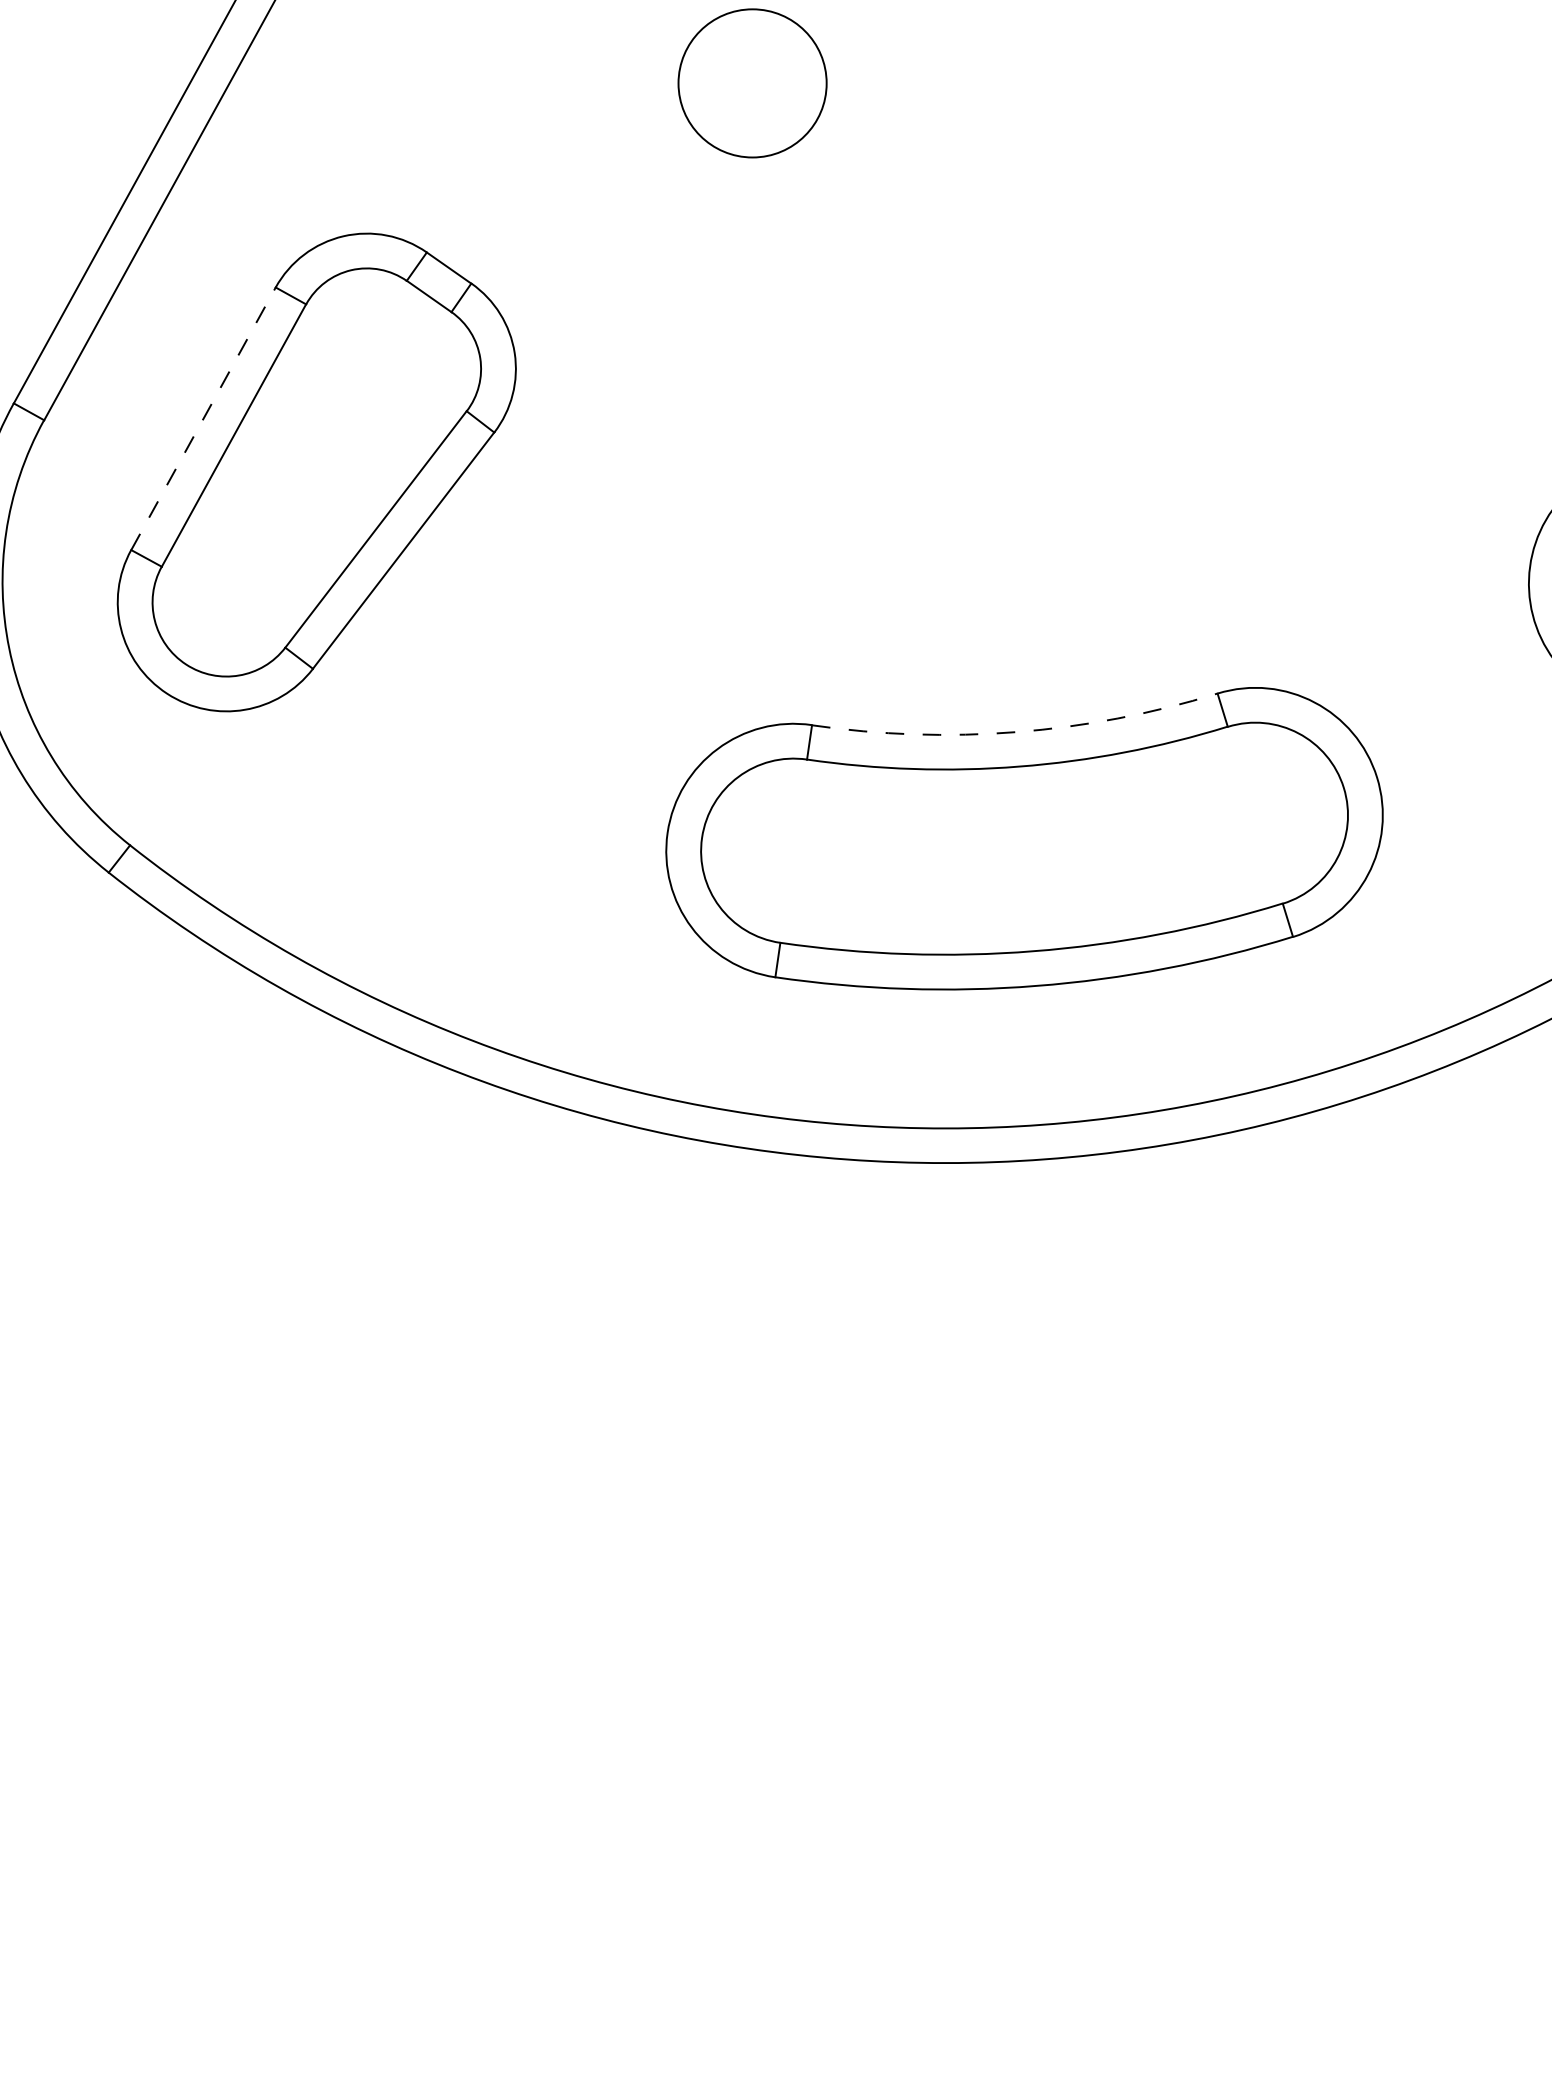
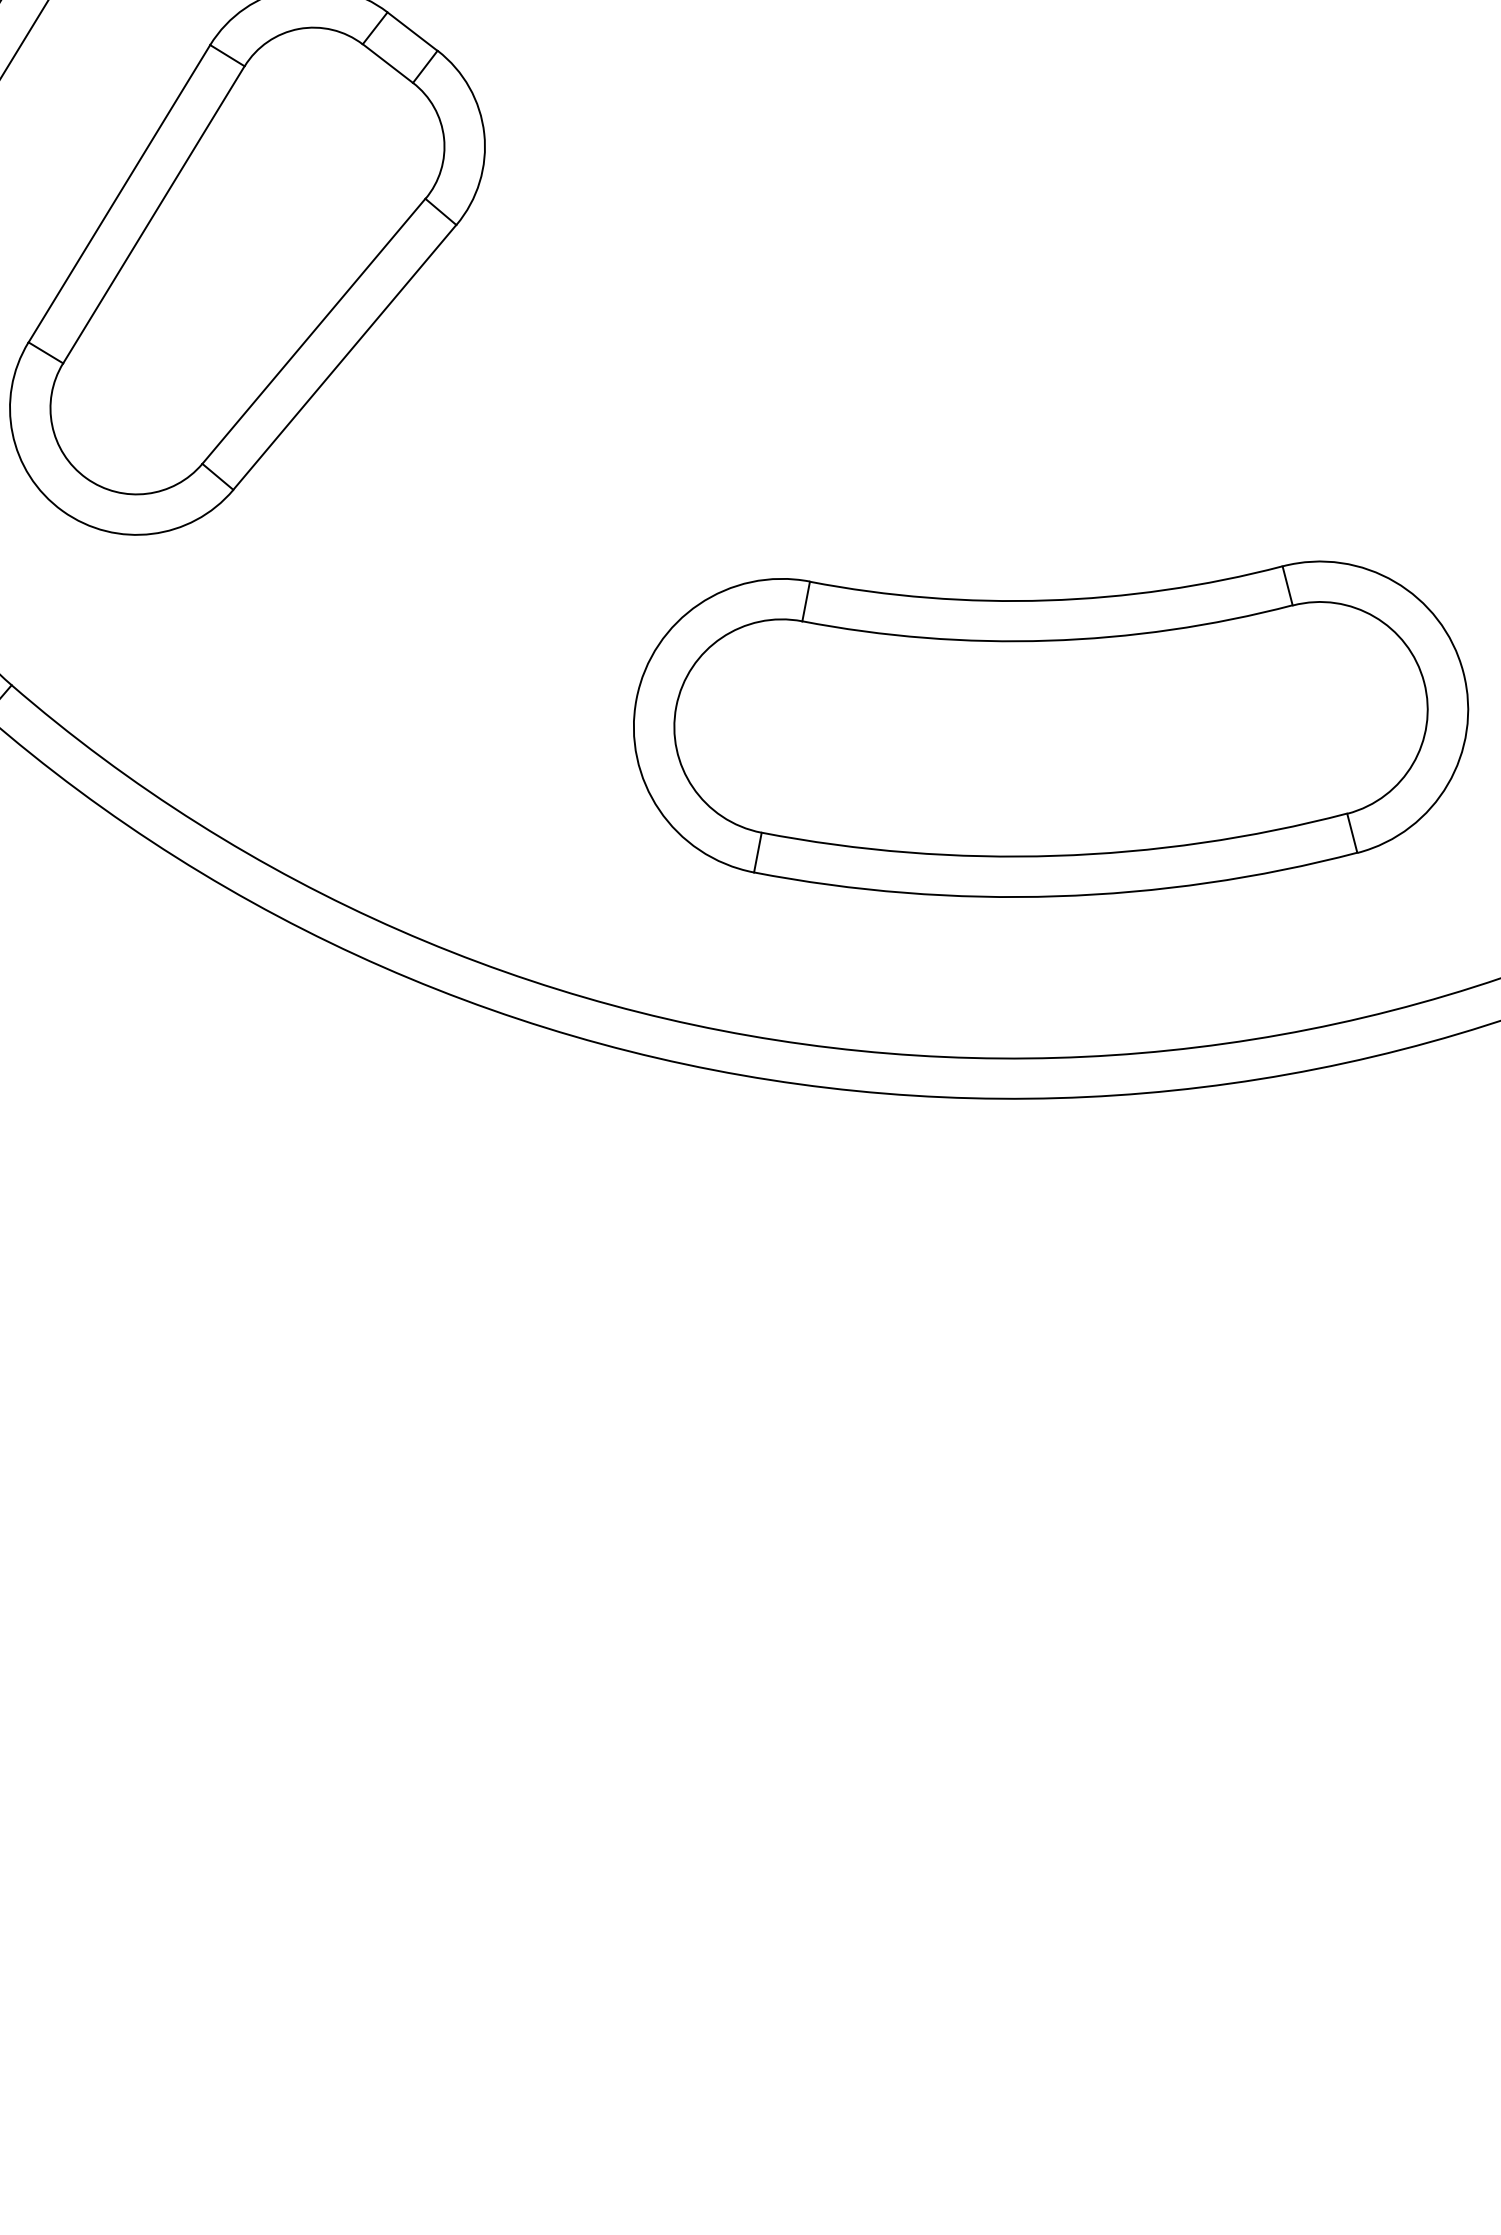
line: (203, 418) -> (119, 193), dashed -> solid
arc: (1016, 732) -> (1047, 600), dashed -> solid

